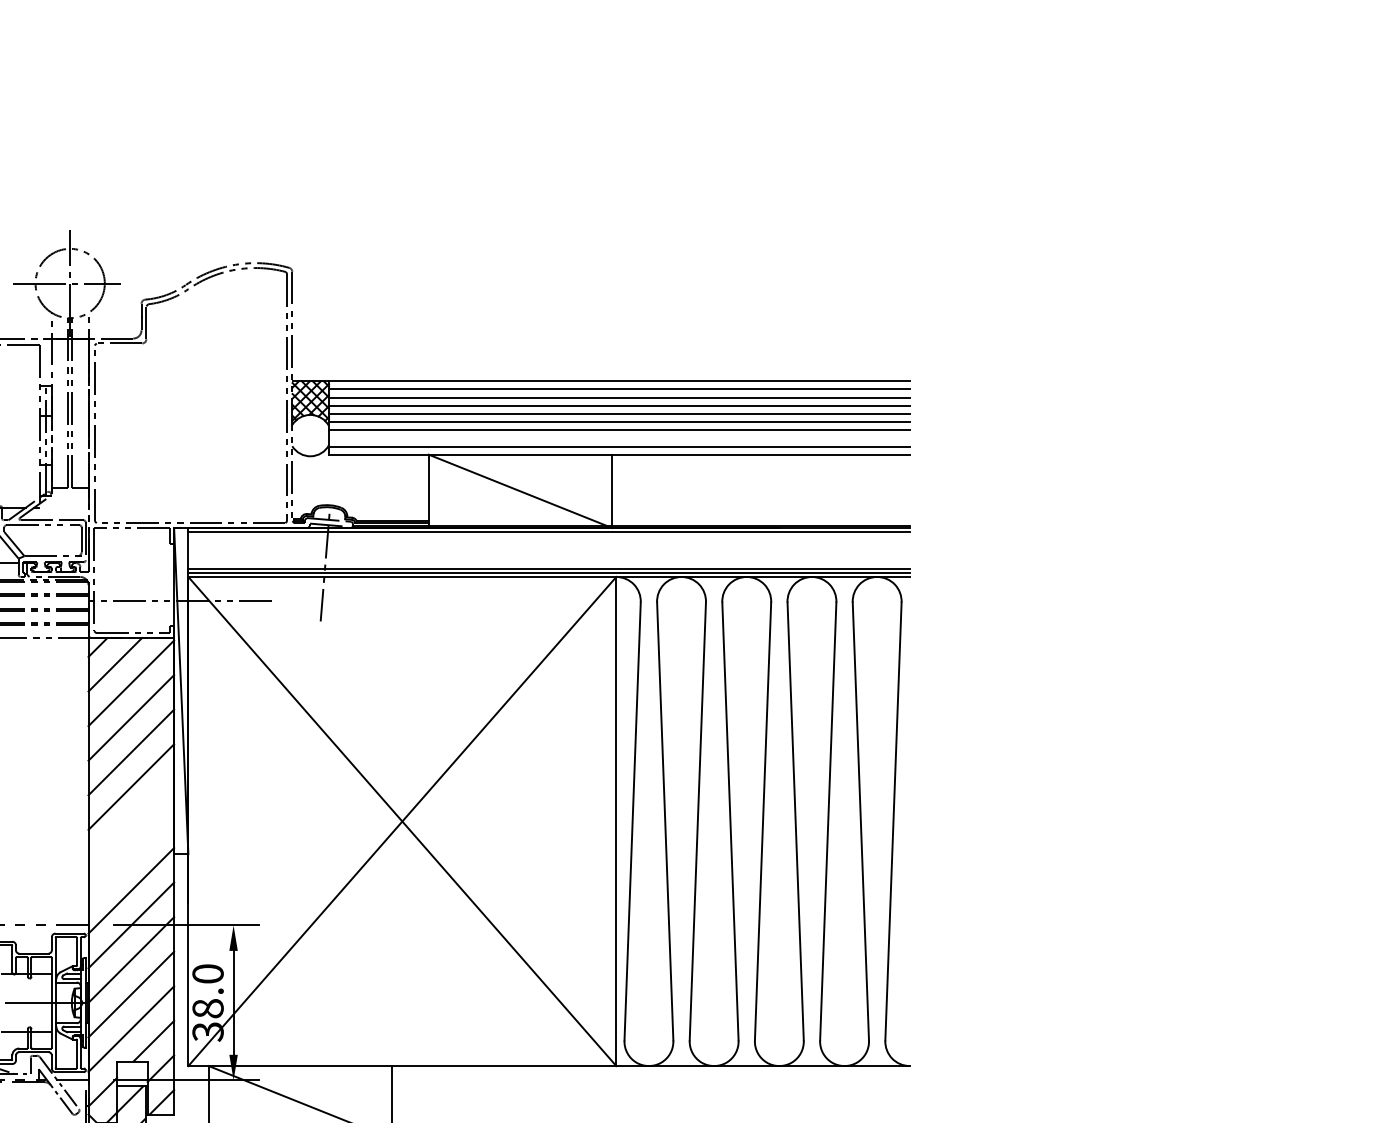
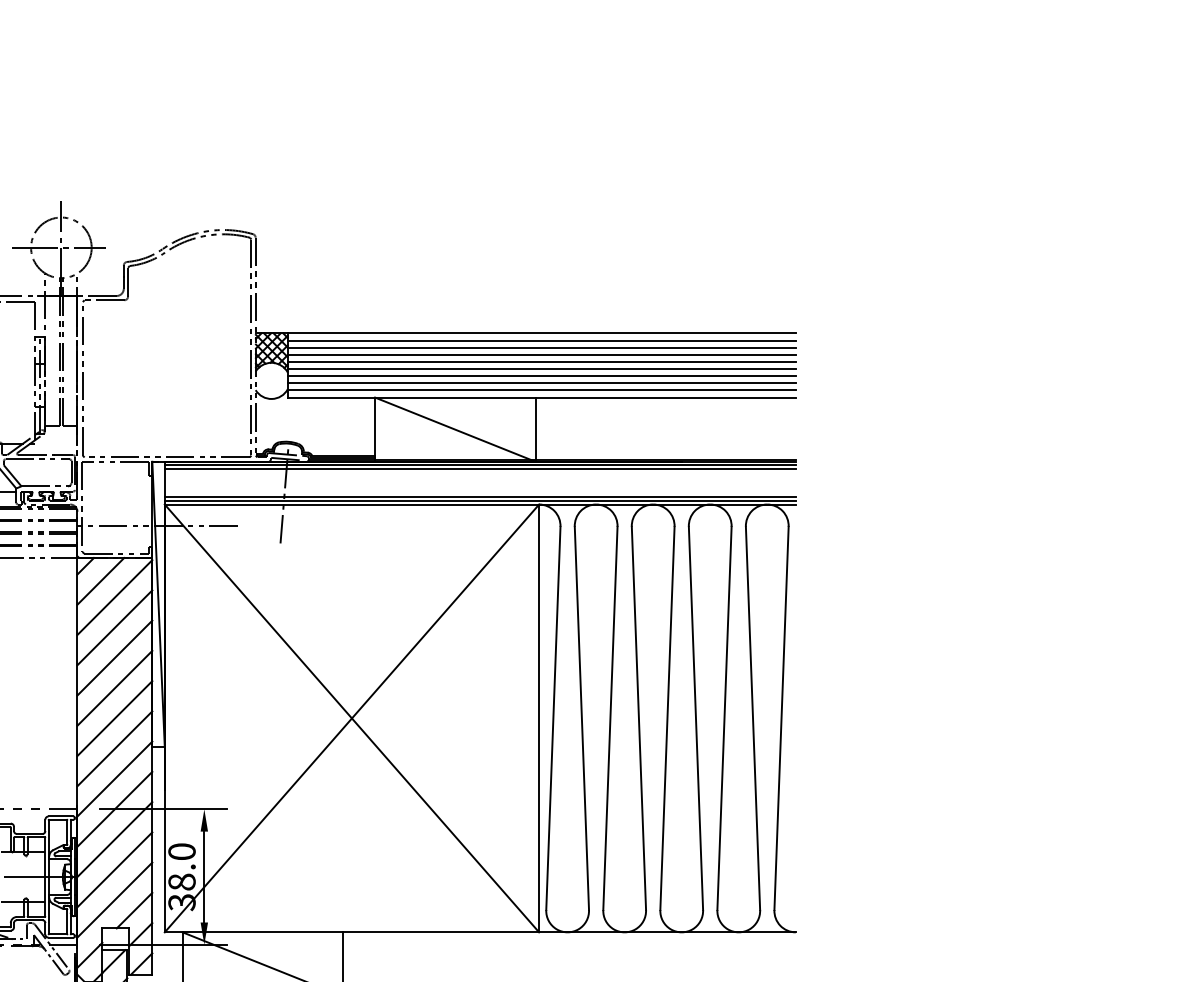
line: (618, 438) -> (541, 383), added
line: (548, 536) -> (479, 469), added
line: (131, 821) -> (115, 718), added
line: (131, 856) -> (115, 749), added

